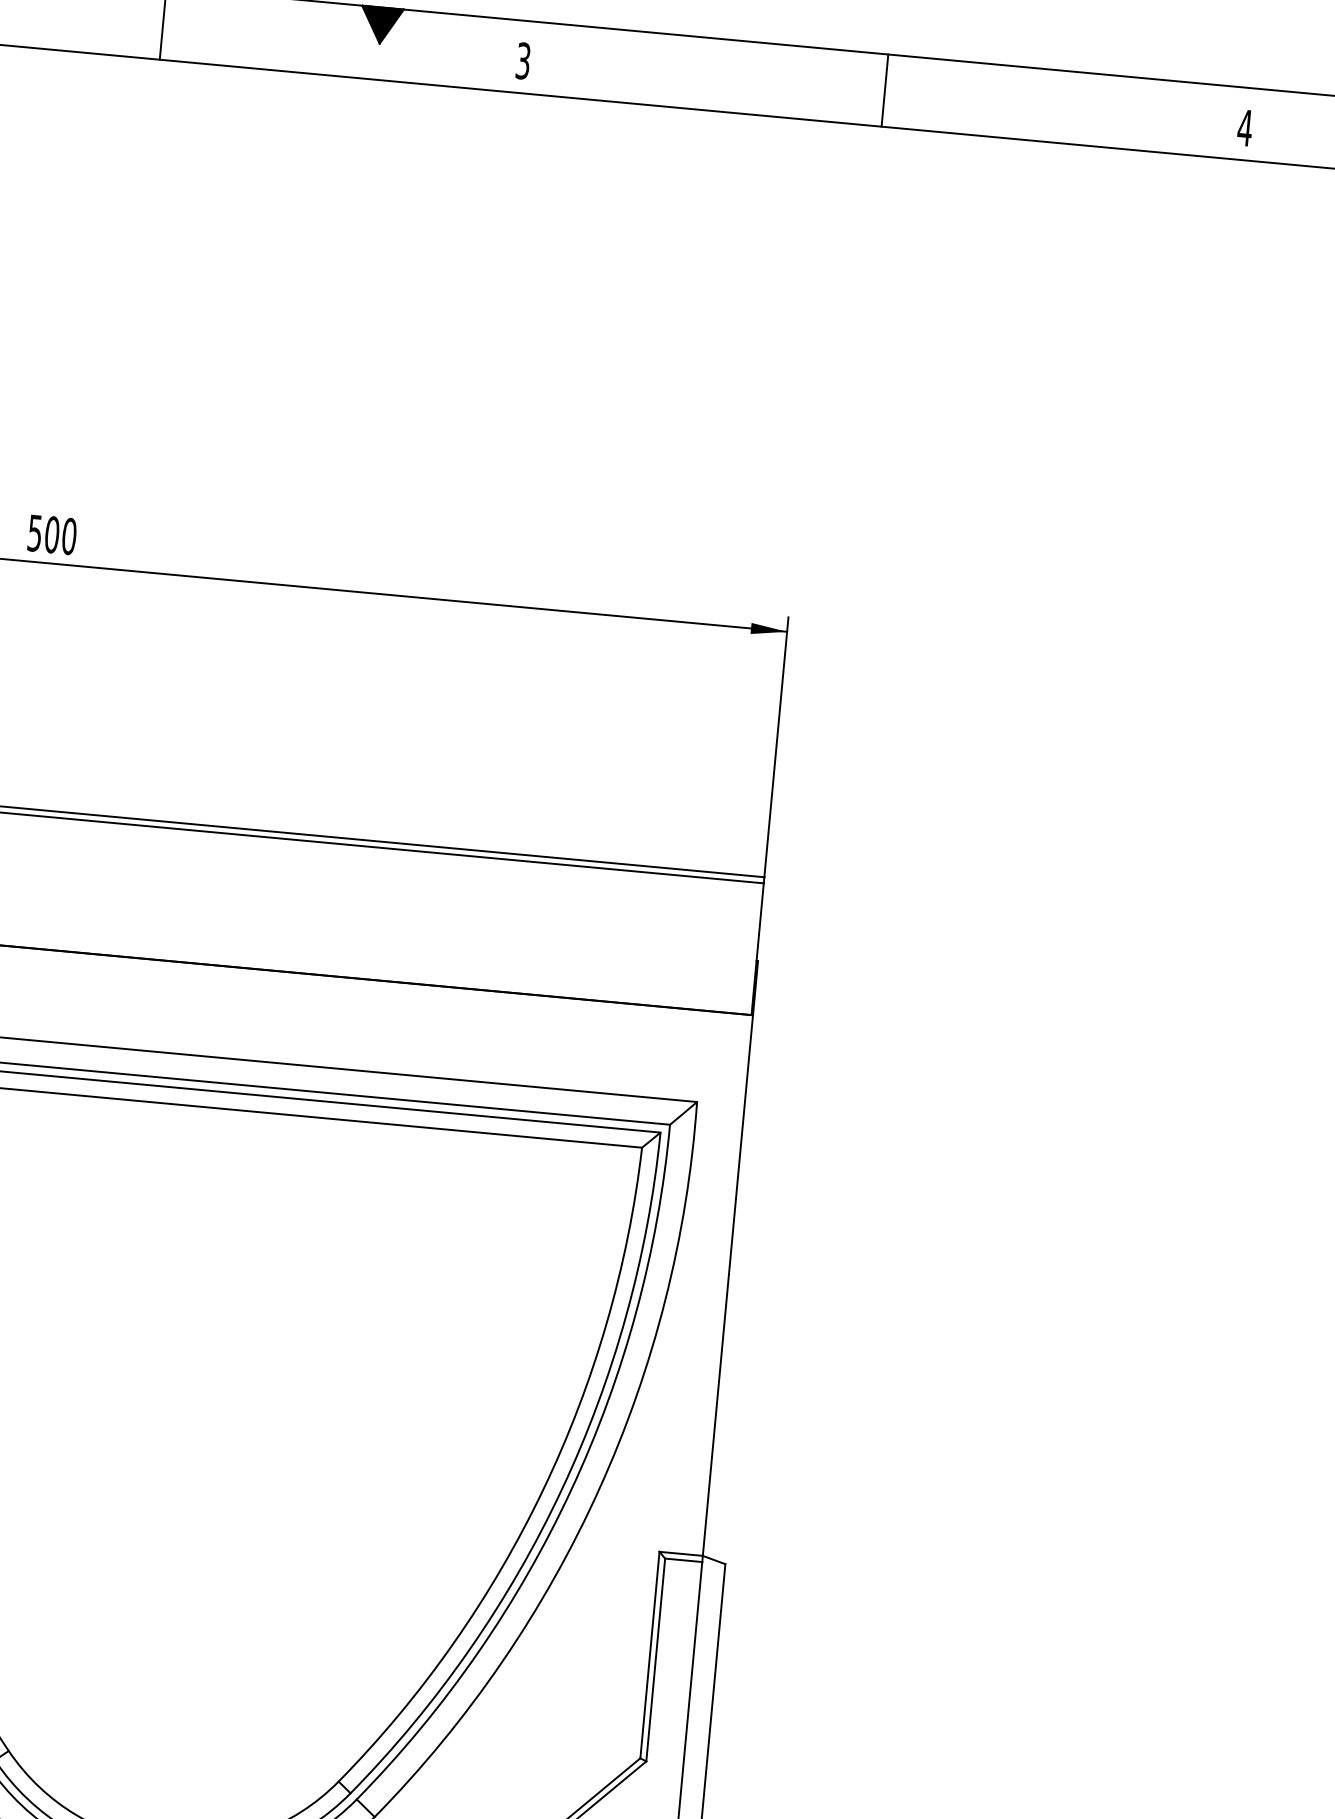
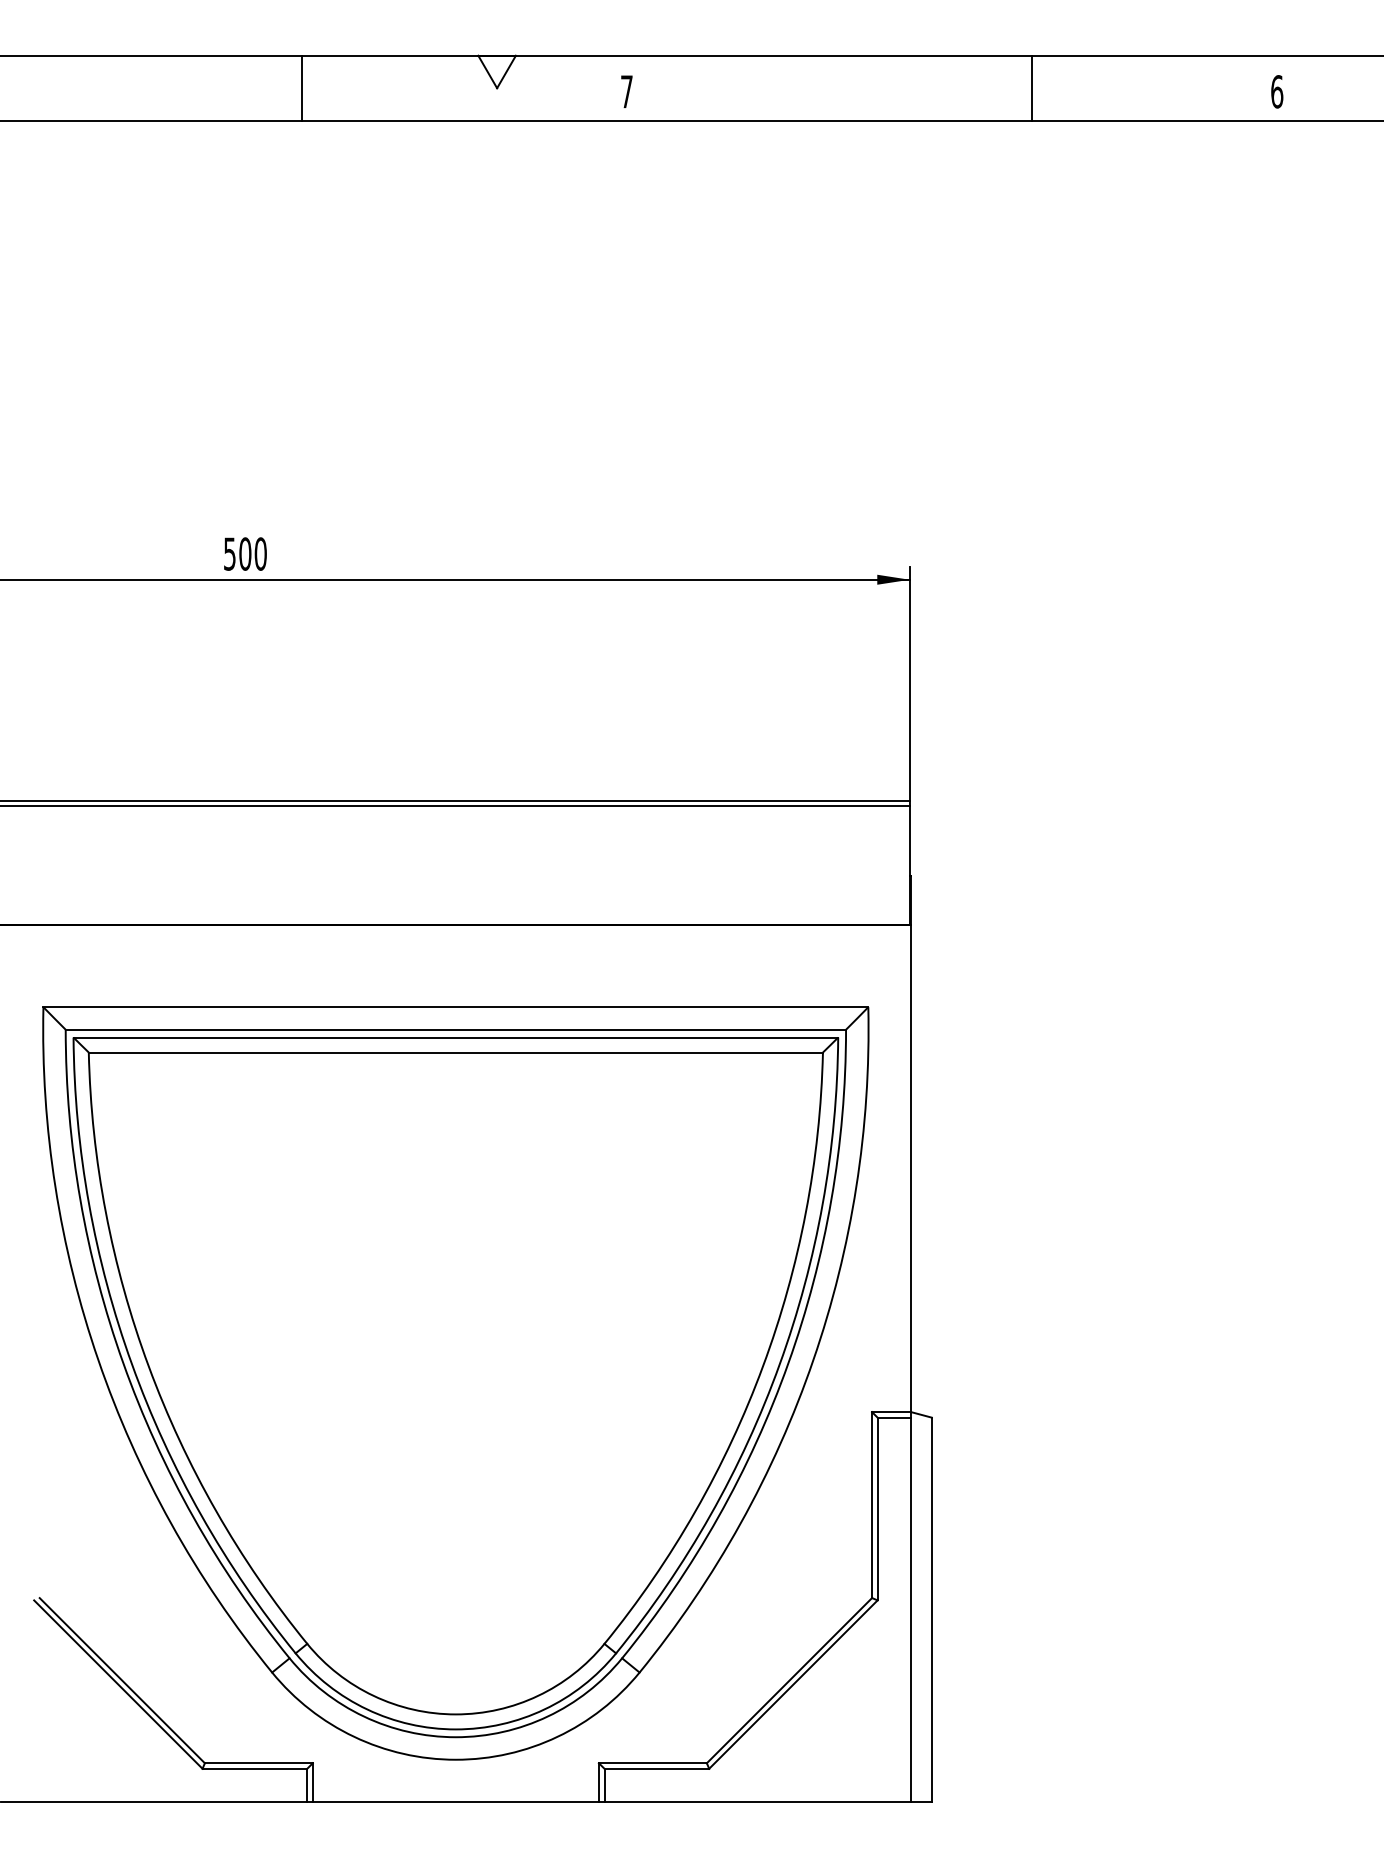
fill: (380, 25) -> (496, 71), removed
text: (522, 60) -> (626, 91), 3 -> 7
line: (885, 89) -> (1032, 87), moved
text: (1244, 127) -> (1276, 91), 4 -> 6

